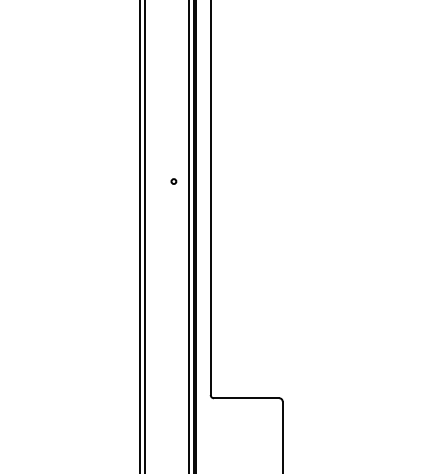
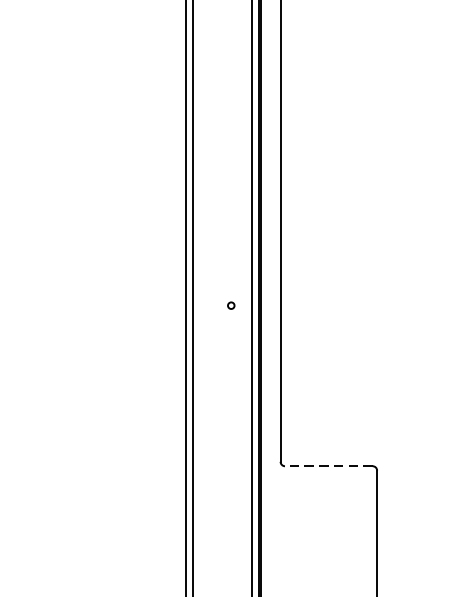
circle: (173, 181) -> (230, 305), moved
line: (246, 398) -> (328, 466), solid -> dashed

